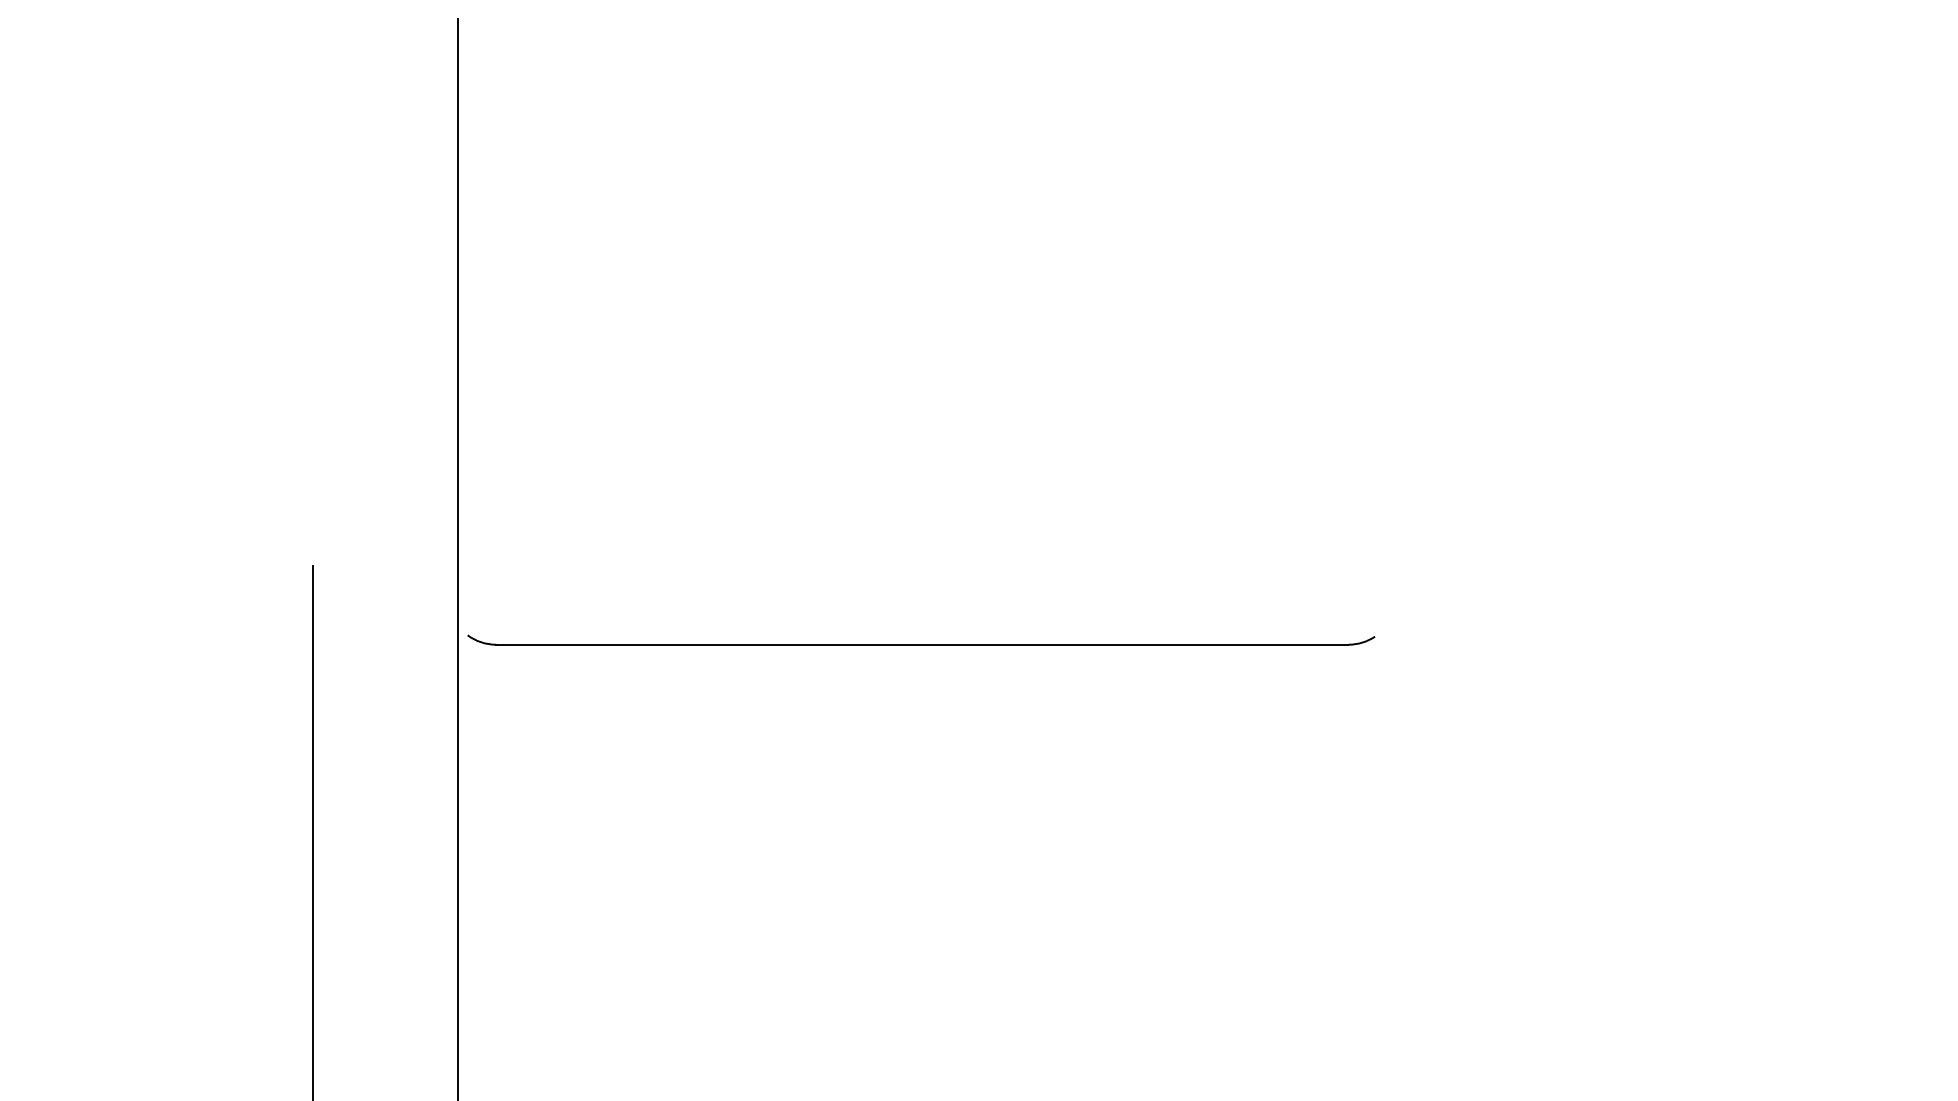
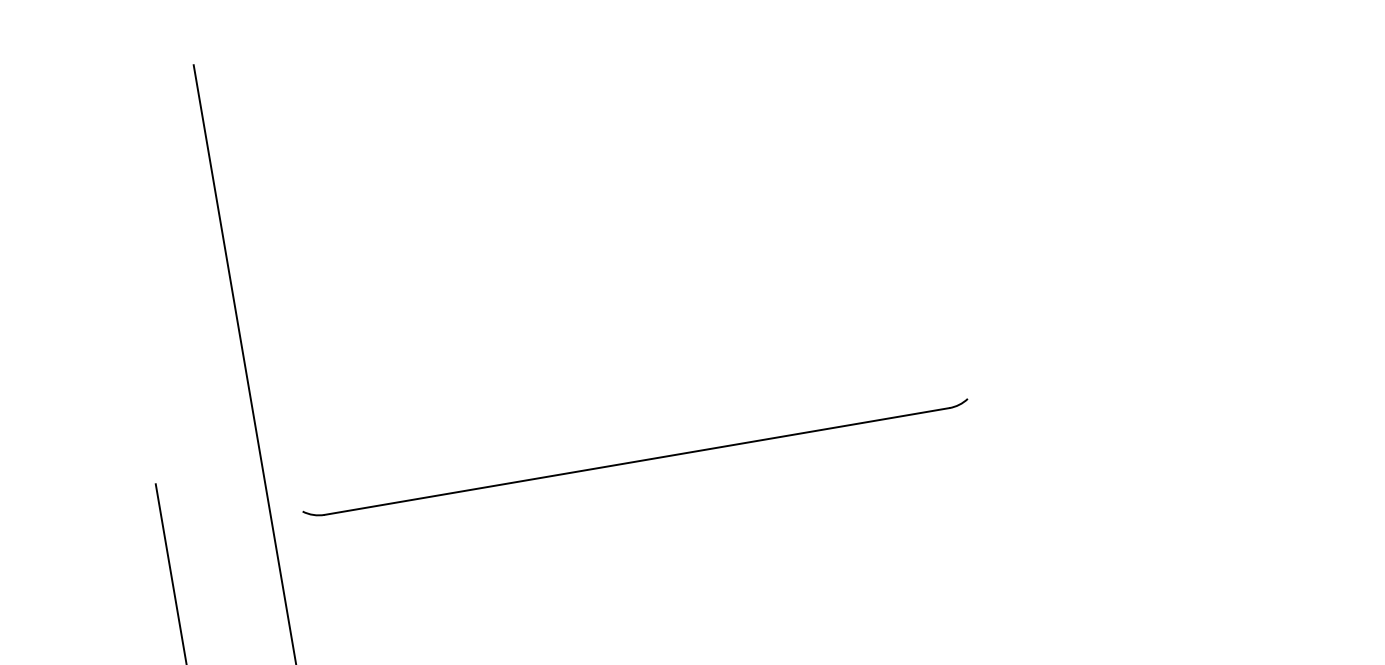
part: (921, 639) -> (635, 457), moved

